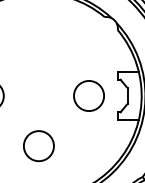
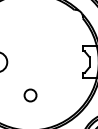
circle: (88, 96) -> (63, 62), removed
circle: (38, 146) -> (30, 95), size x0.6

